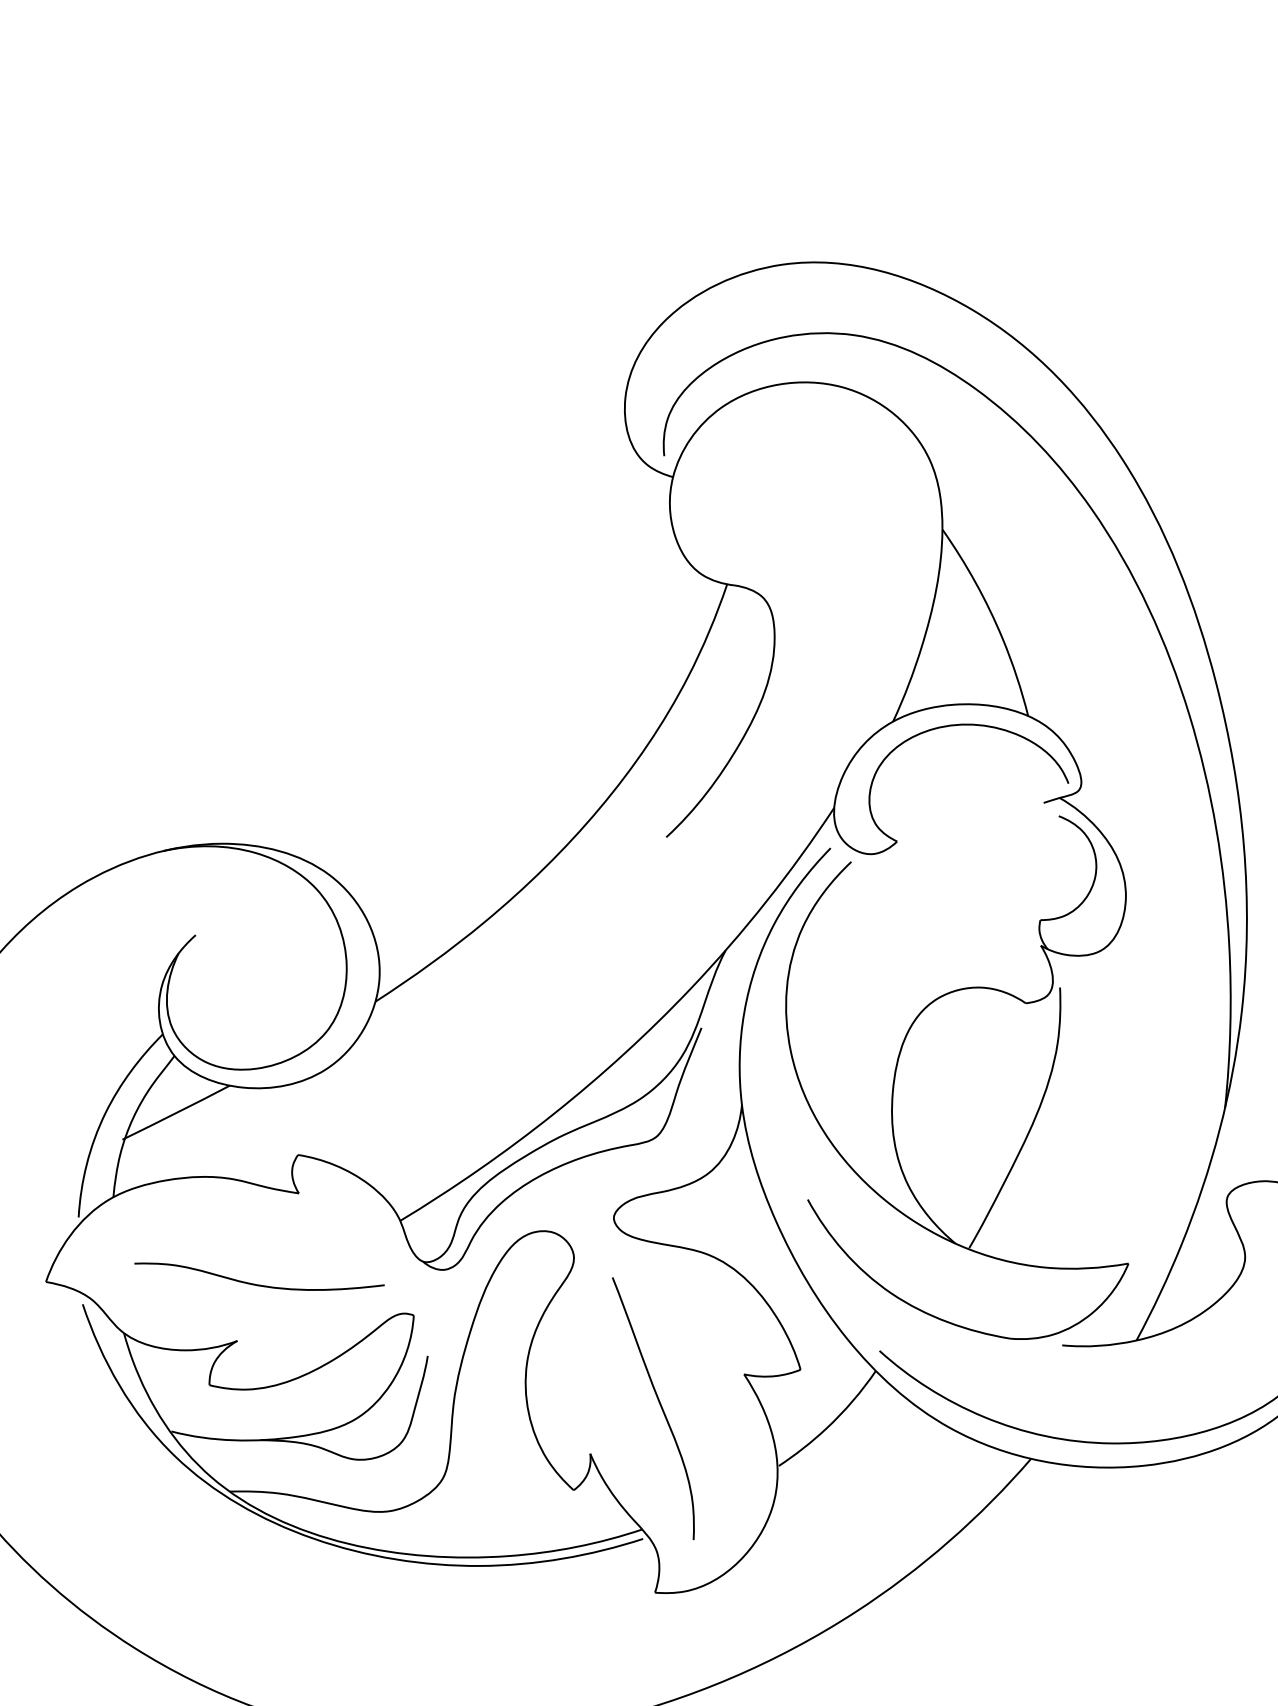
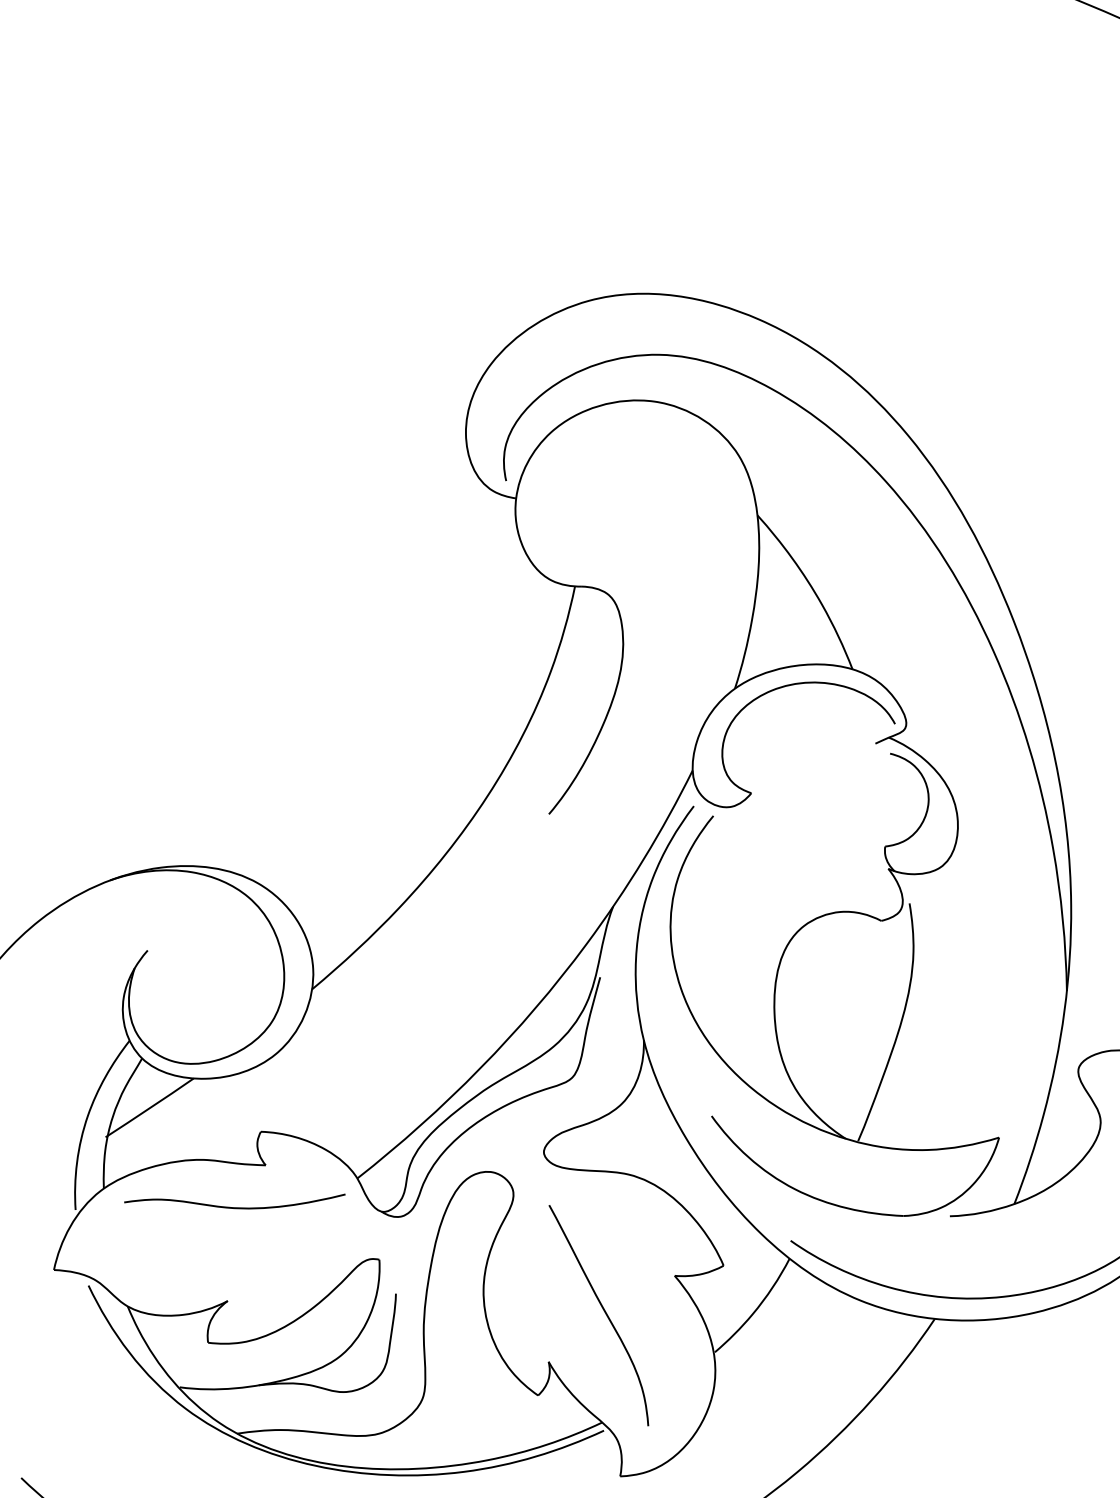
curve: (259, 1284) -> (235, 1207), moved

